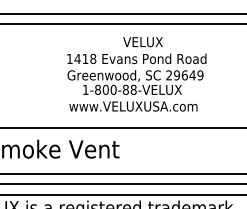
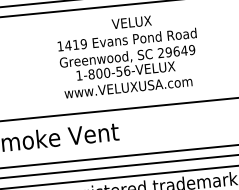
text: (93, 59) -> (84, 44), 1418 -> 1419
text: (129, 89) -> (122, 70), 1-800-88-VELUX -> 1-800-56-VELUX

